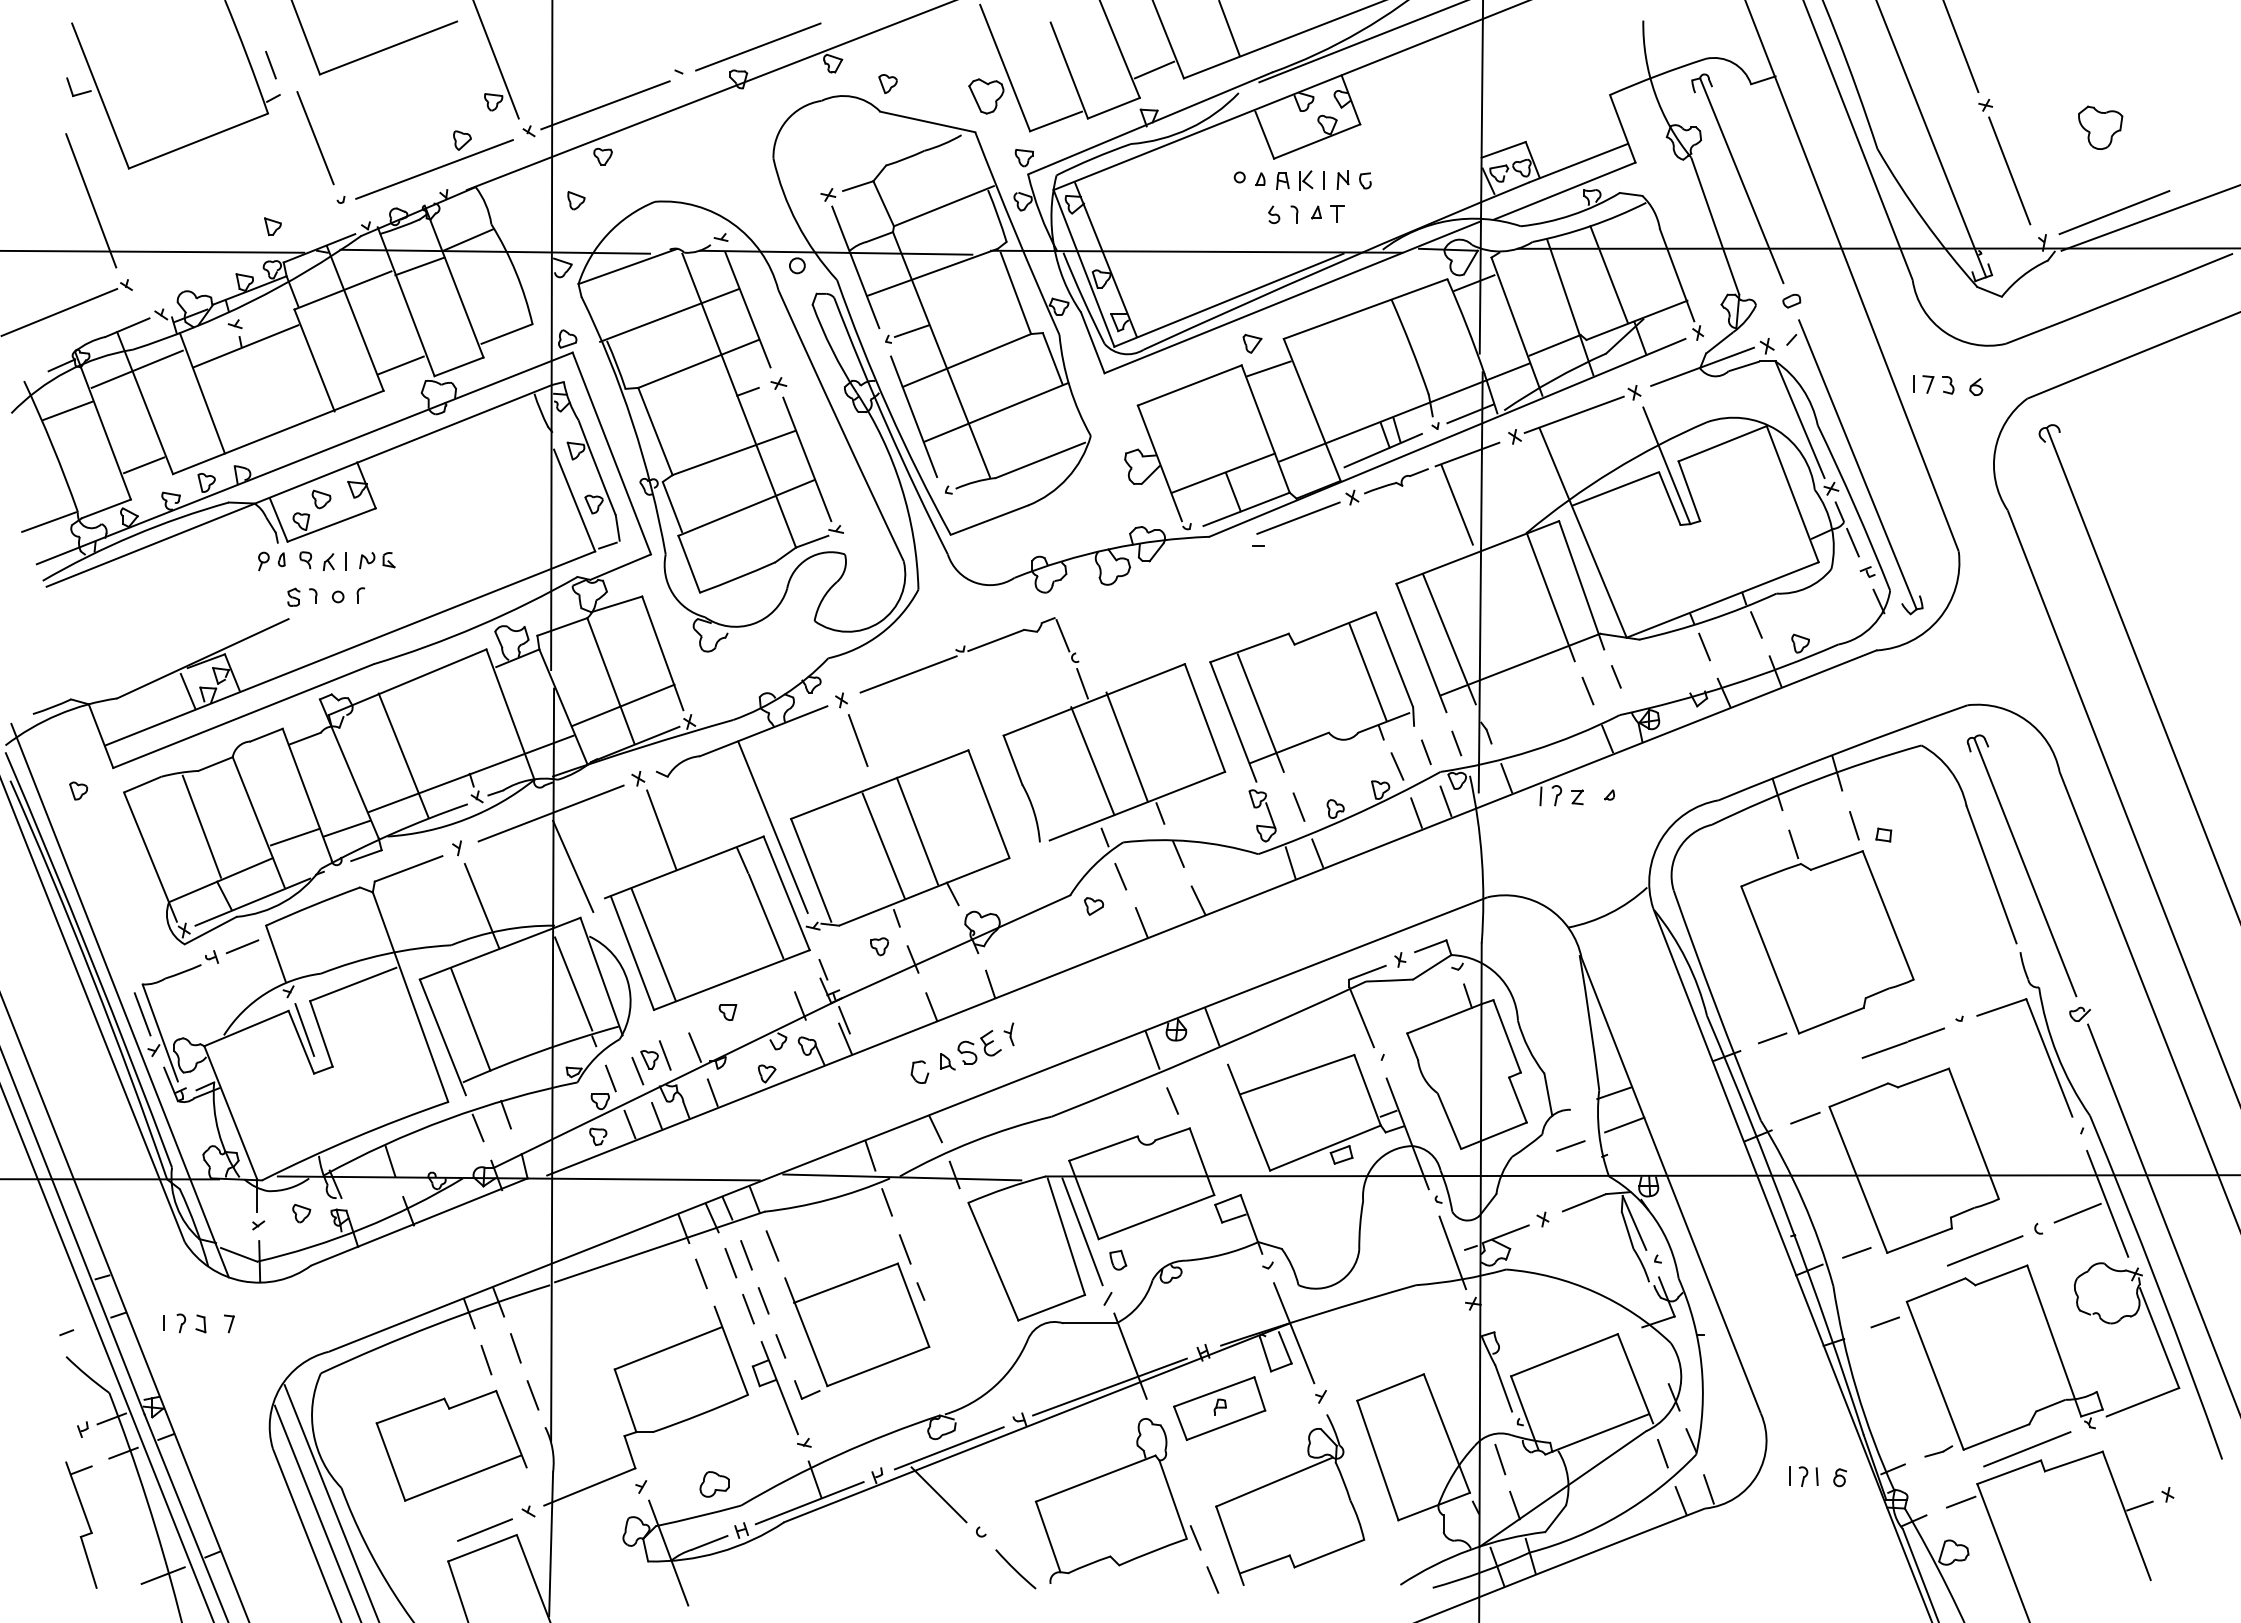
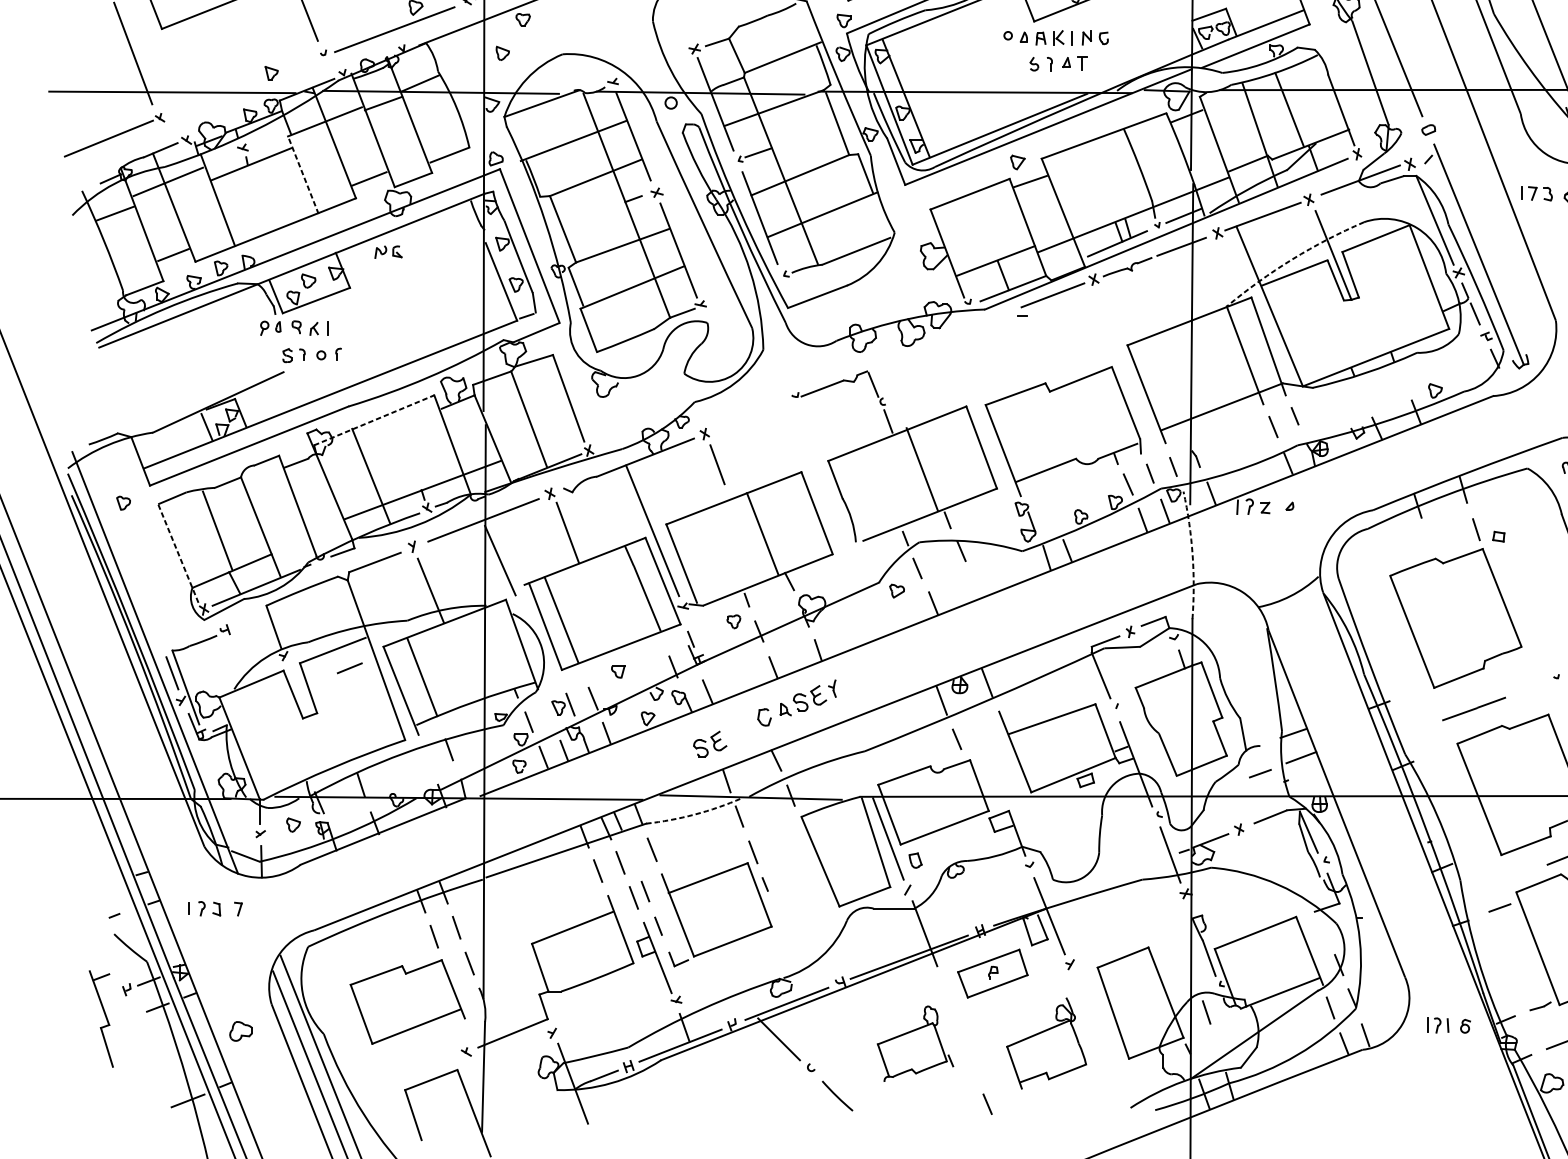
line: (314, 360) -> (303, 175), solid -> dashed
arc: (1612, 471) -> (1292, 259), solid -> dashed
line: (1456, 504) -> (1173, 284), removed
line: (49, 521) -> (101, 297), removed
part: (377, 560) -> (388, 252), moved
line: (1756, 624) -> (1401, 376), removed
line: (1448, 639) -> (1167, 387), removed
line: (1704, 646) -> (1362, 393), removed
line: (1367, 671) -> (1105, 412), removed
line: (908, 674) -> (755, 414), removed
line: (408, 682) -> (374, 420), solid -> dashed
line: (623, 704) -> (538, 437), removed
line: (1260, 712) -> (1023, 443), removed
line: (1092, 761) -> (895, 480), removed
line: (1298, 806) -> (1052, 514), removed
line: (346, 828) -> (327, 531), removed
line: (294, 836) -> (288, 537), removed
line: (1793, 844) -> (1430, 543), removed
line: (883, 845) -> (736, 544), removed
line: (150, 857) -> (178, 553), solid -> dashed
arc: (1481, 859) -> (1192, 555), solid -> dashed
line: (1198, 900) -> (976, 586), removed
line: (242, 946) -> (349, 668), moved
line: (573, 983) -> (500, 649), removed
line: (844, 1020) -> (707, 678), removed
line: (304, 1029) -> (295, 684), removed
line: (1772, 1038) -> (1414, 691), removed
line: (1902, 1042) -> (1473, 708), moved
line: (637, 1070) -> (549, 716), removed
part: (848, 1107) -> (710, 744), added
line: (1805, 1117) -> (1439, 751), removed
line: (477, 1127) -> (427, 759), removed
arc: (828, 1199) -> (694, 814), solid -> dashed
line: (1856, 1252) -> (1477, 854), removed
line: (746, 1255) -> (632, 857), removed
part: (714, 1484) -> (240, 1031), moved
part: (1290, 1499) -> (1046, 1042), size x0.7
part: (1117, 1500) -> (915, 1043), size x0.6
line: (1514, 1505) -> (1217, 1047), removed
part: (81, 1524) -> (101, 1018), moved
line: (484, 1529) -> (432, 1065), removed

